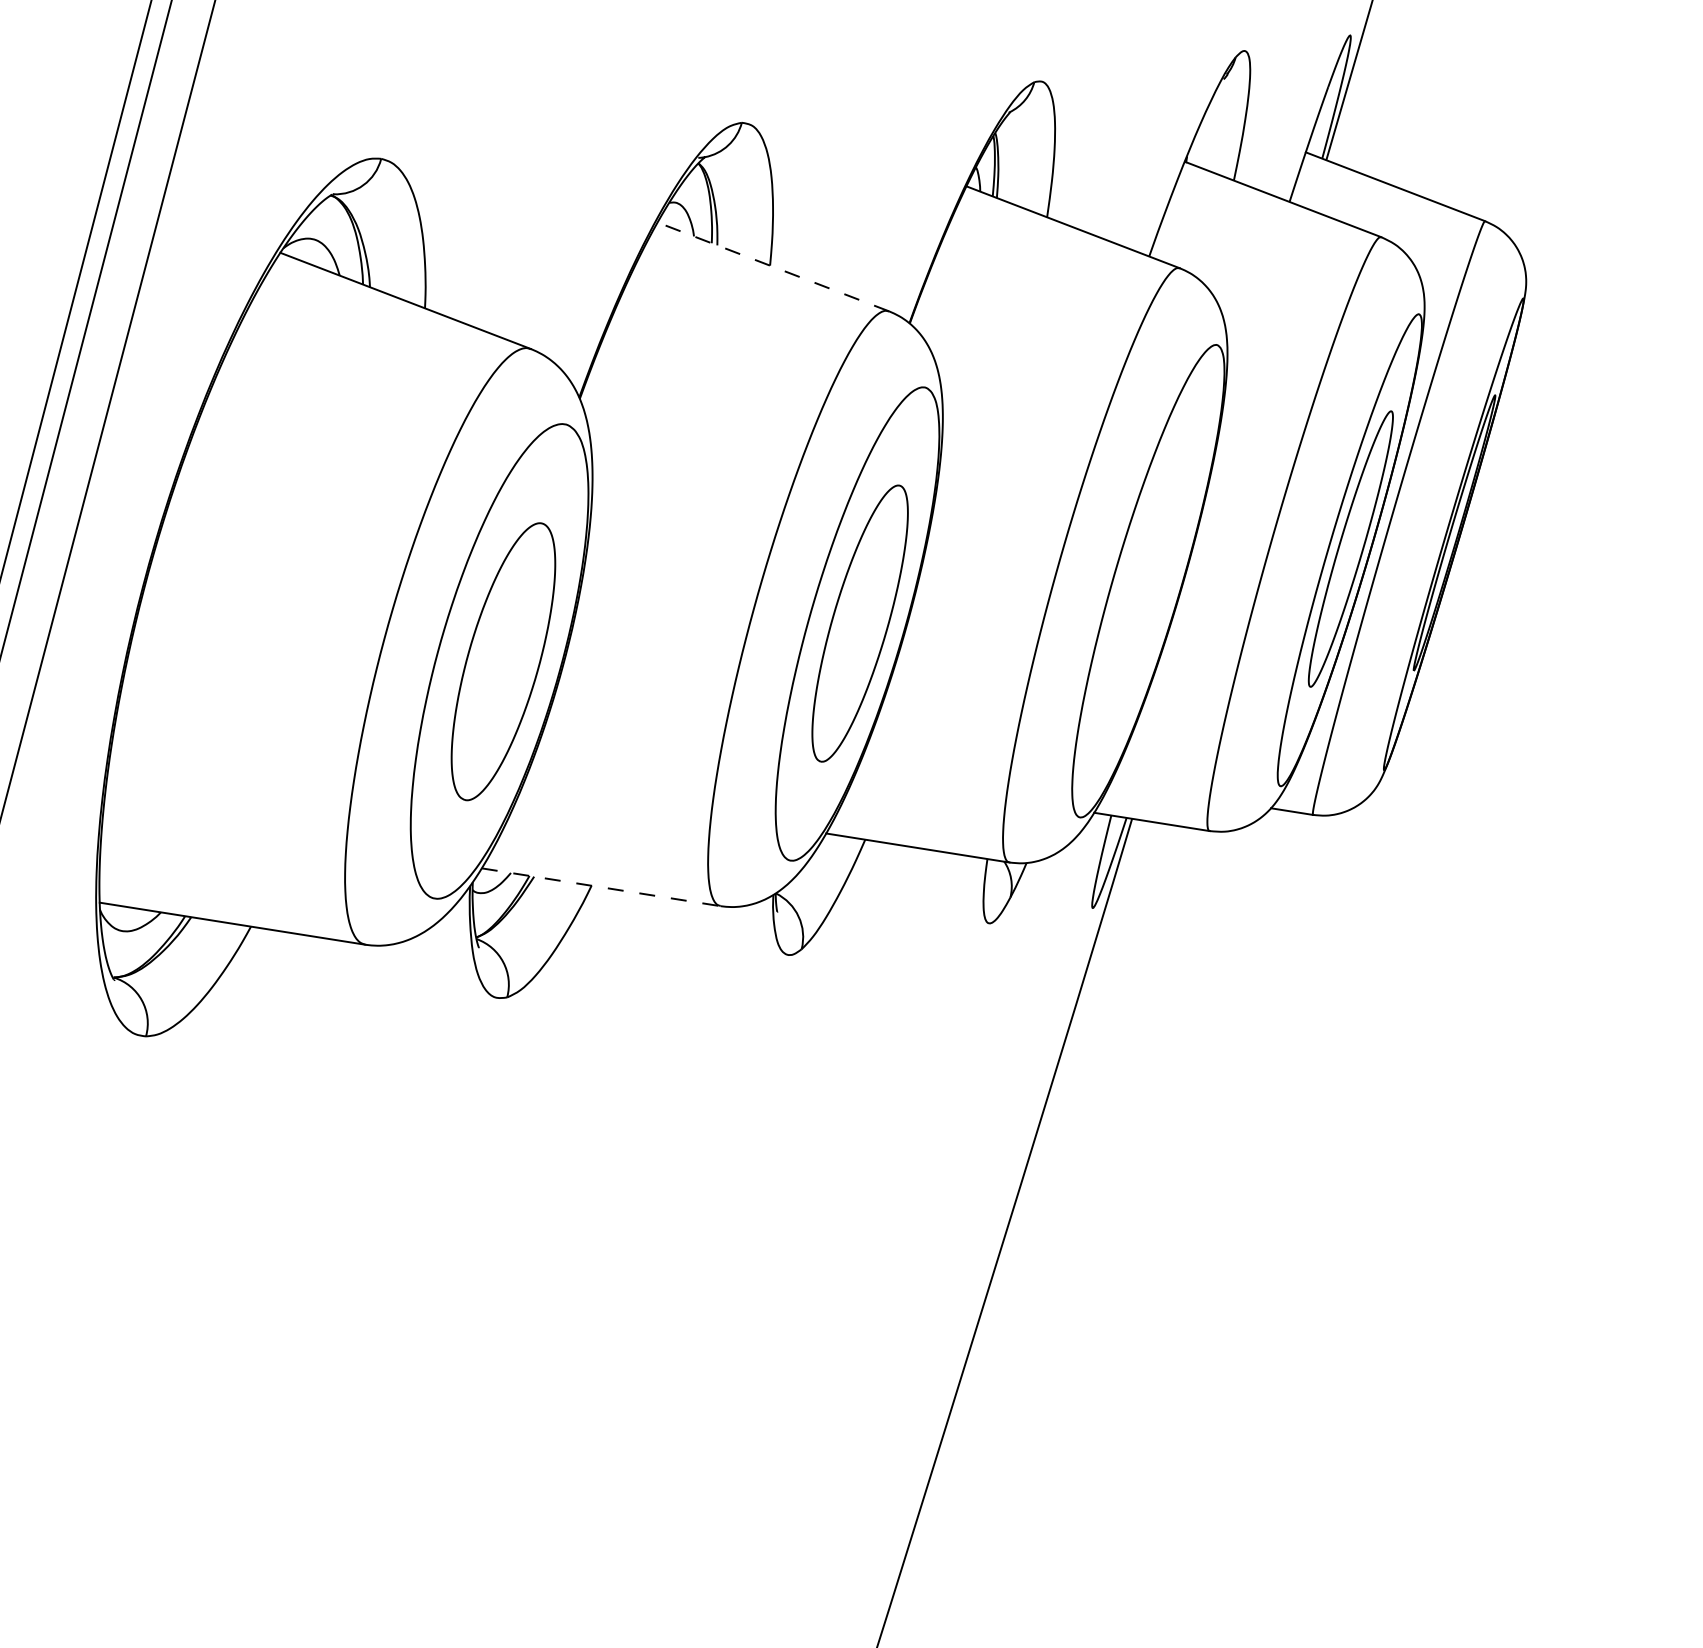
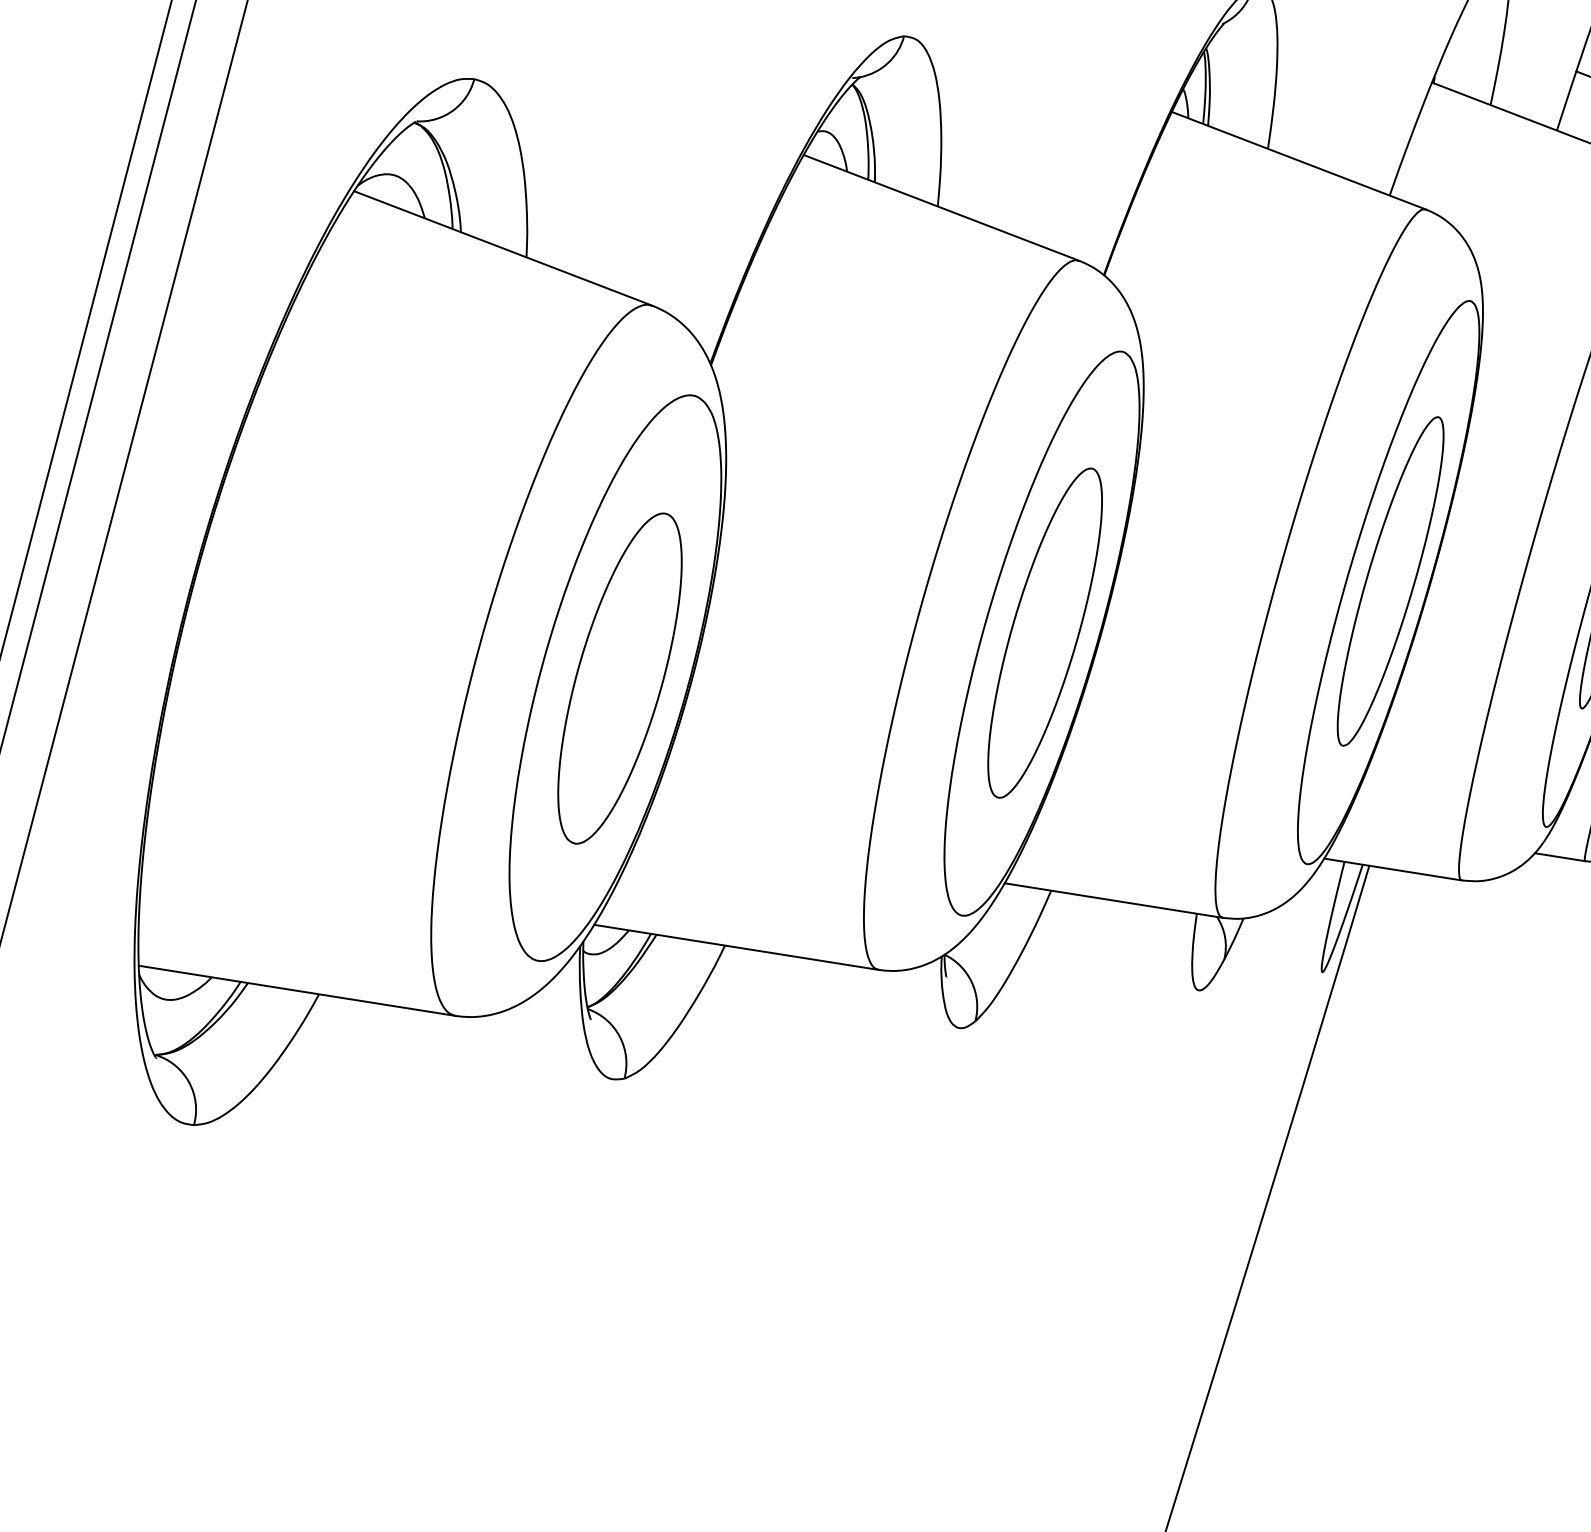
line: (773, 266) -> (941, 207), dashed -> solid
part: (1149, 579) -> (1390, 580), added
line: (601, 887) -> (736, 947), dashed -> solid

